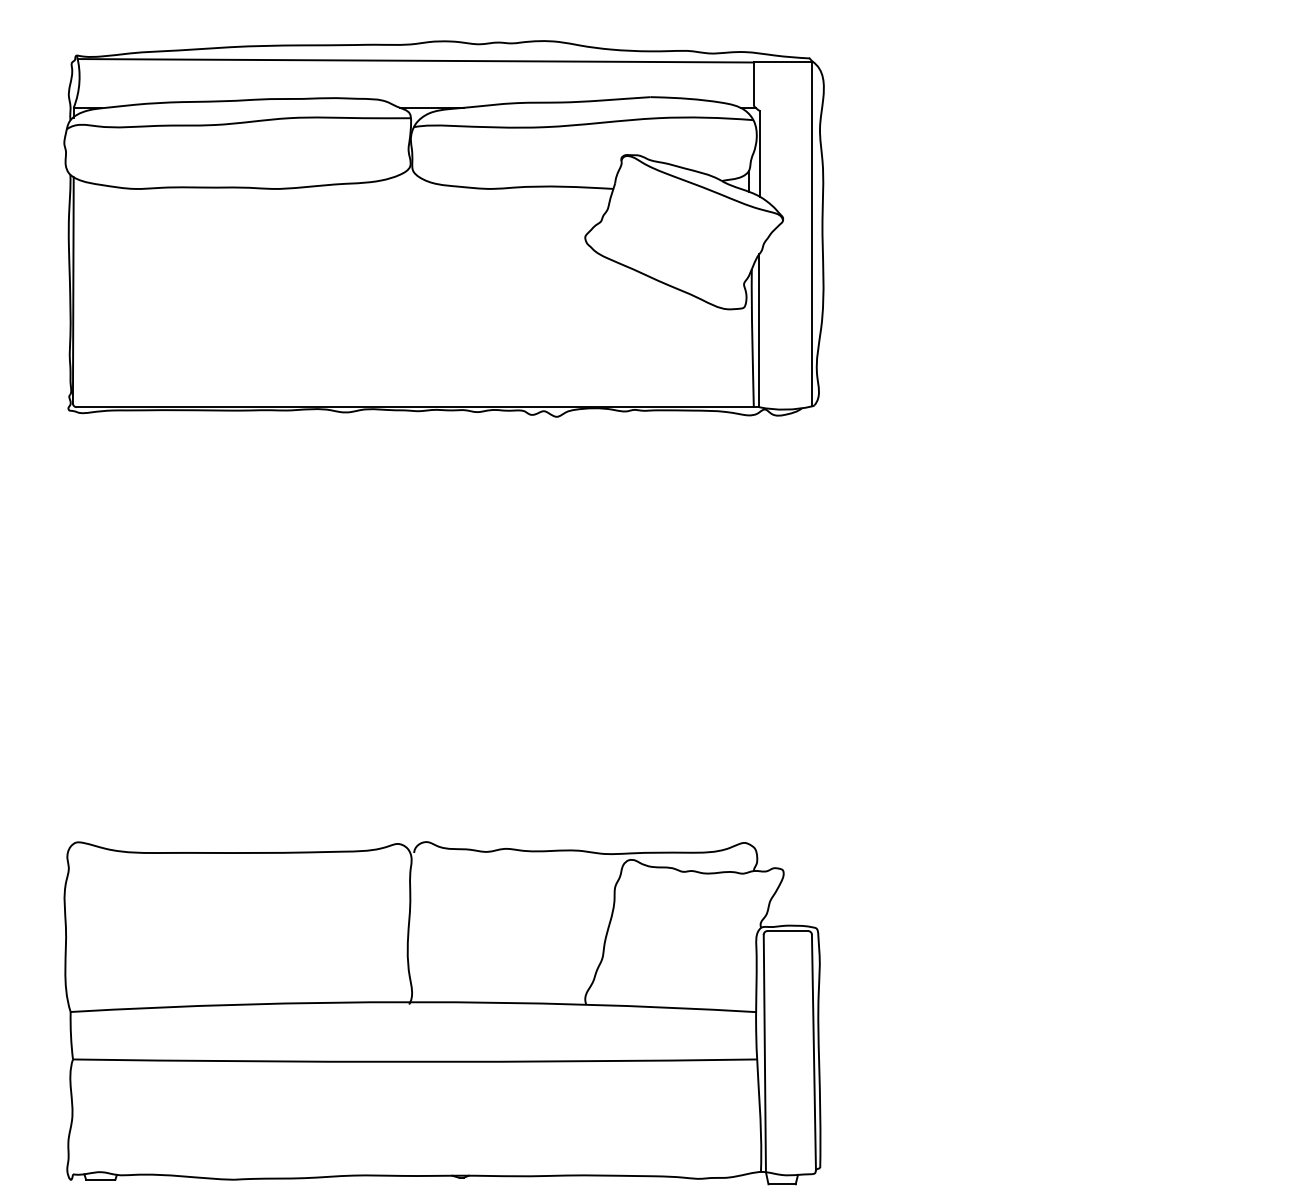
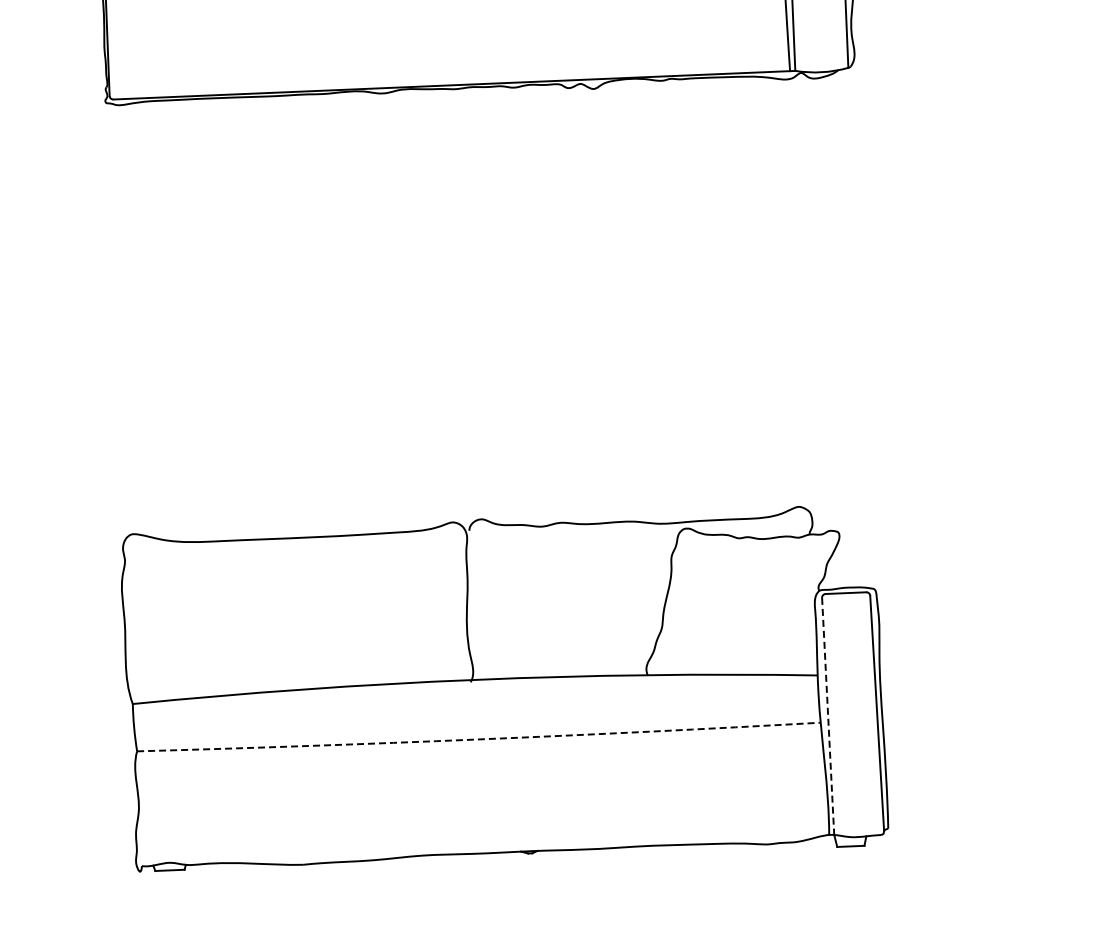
line: (764, 1053) -> (827, 716), solid -> dashed
arc: (415, 1061) -> (479, 739), solid -> dashed

